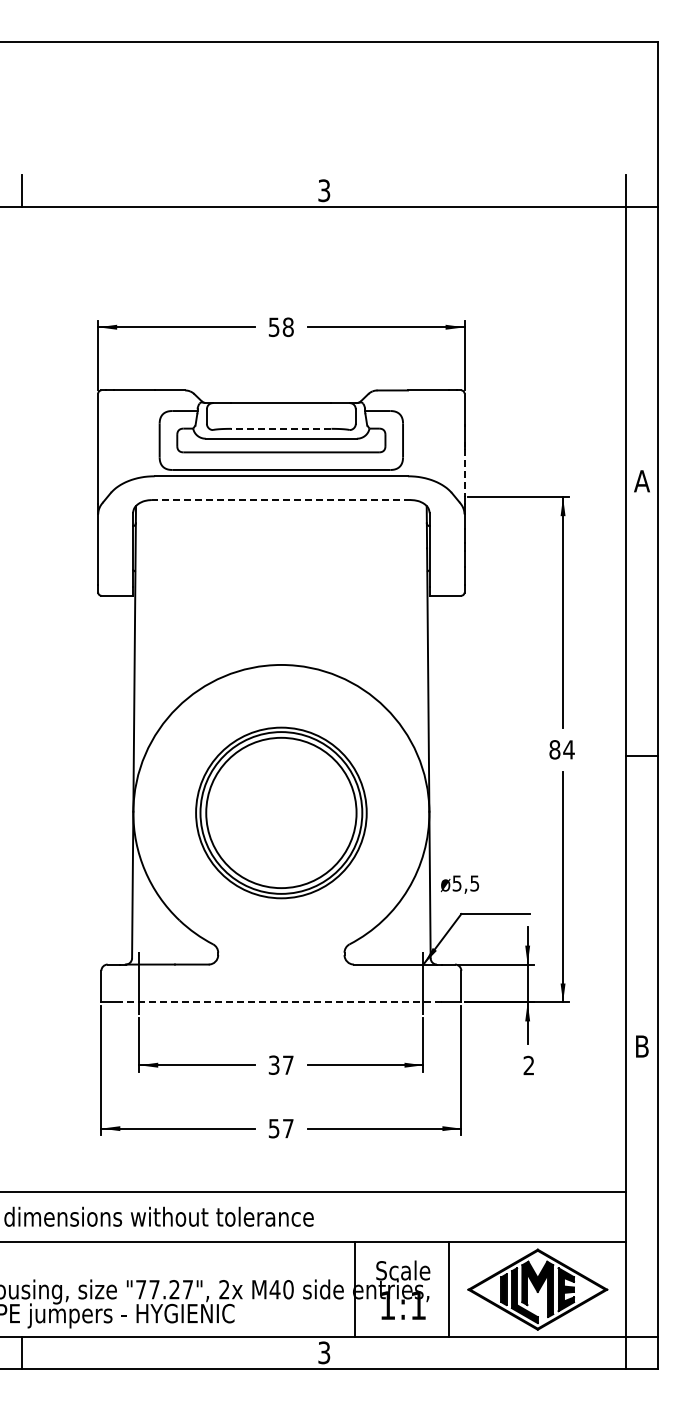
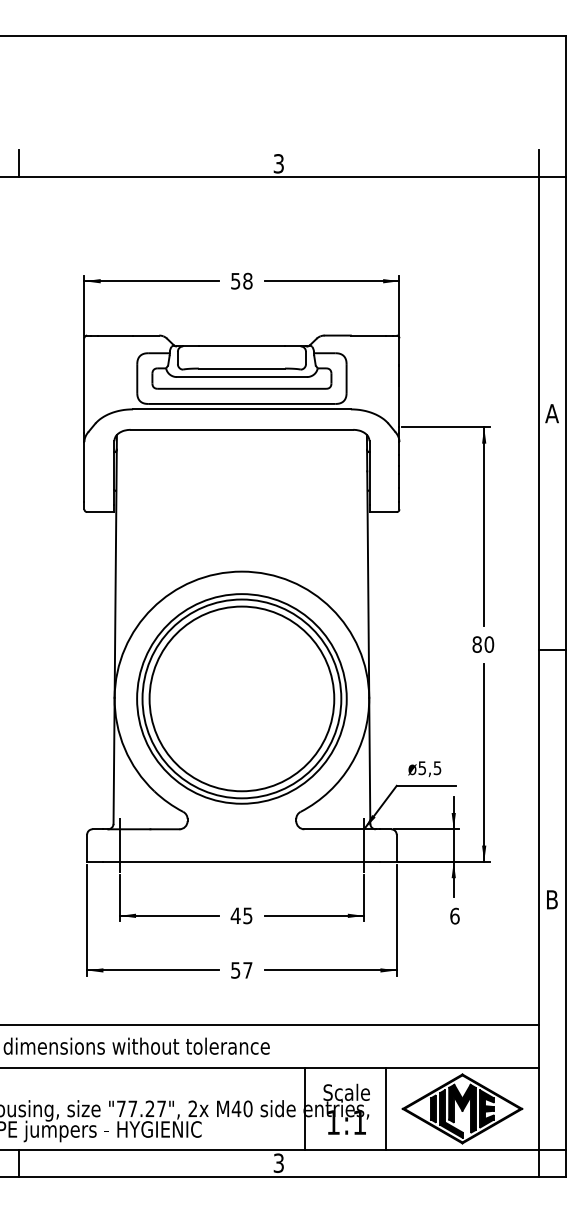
line: (280, 428) -> (241, 368), dashed -> solid
line: (464, 473) -> (399, 406), dashed -> solid
line: (280, 500) -> (241, 430), dashed -> solid
text: (568, 749) -> (488, 644), 84 -> 80
part: (281, 812) -> (242, 698), size x1.43
text: (459, 884) -> (424, 769), moved
line: (280, 1002) -> (241, 861), dashed -> solid
text: (280, 1064) -> (241, 915), 37 -> 45
text: (528, 1065) -> (454, 916), 2 -> 6

